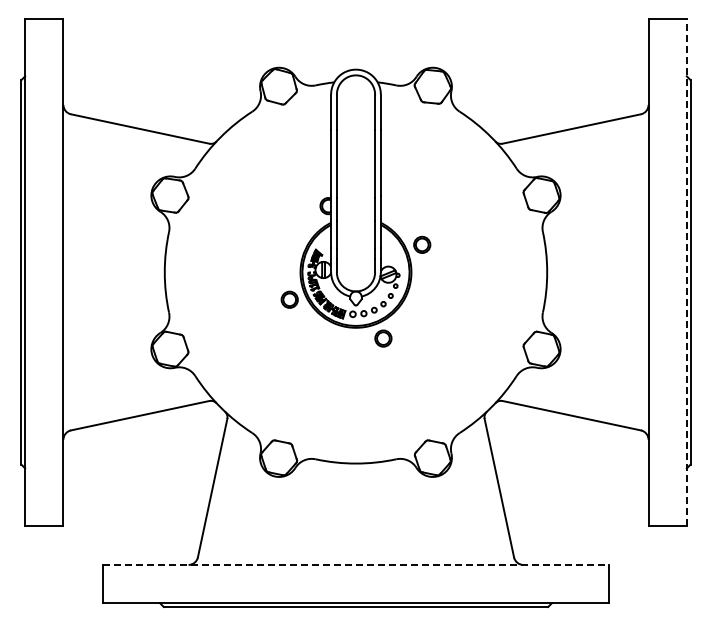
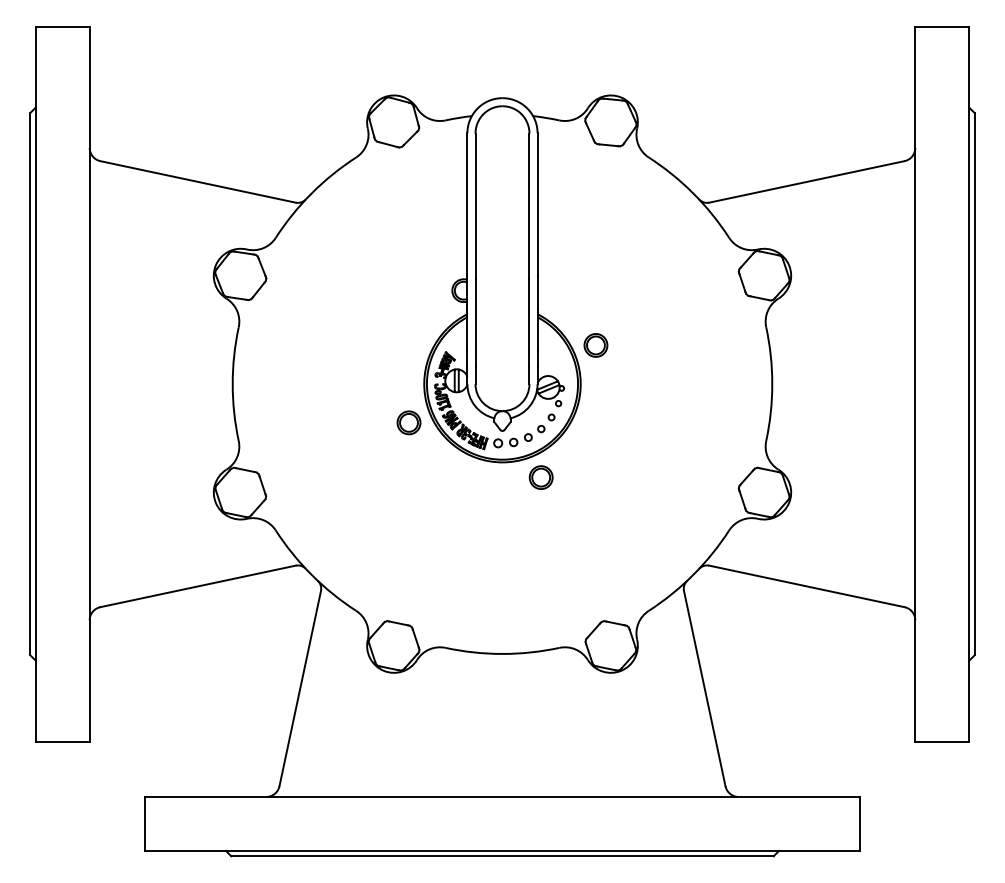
line: (686, 271) -> (968, 382), dashed -> solid
line: (356, 564) -> (503, 796), dashed -> solid

